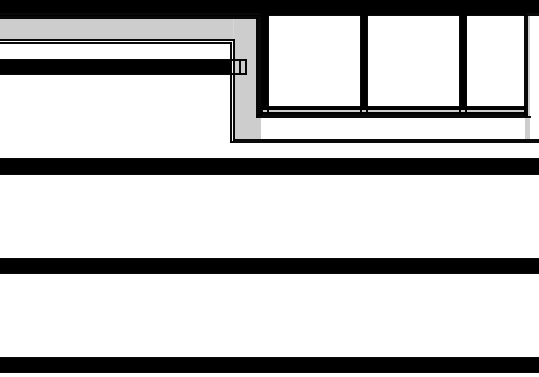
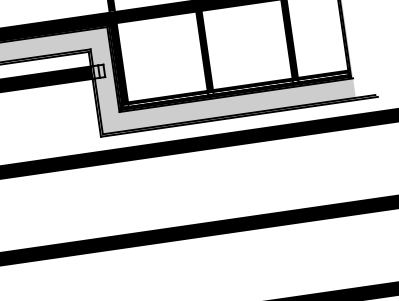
fill: (392, 127) -> (237, 104), added

